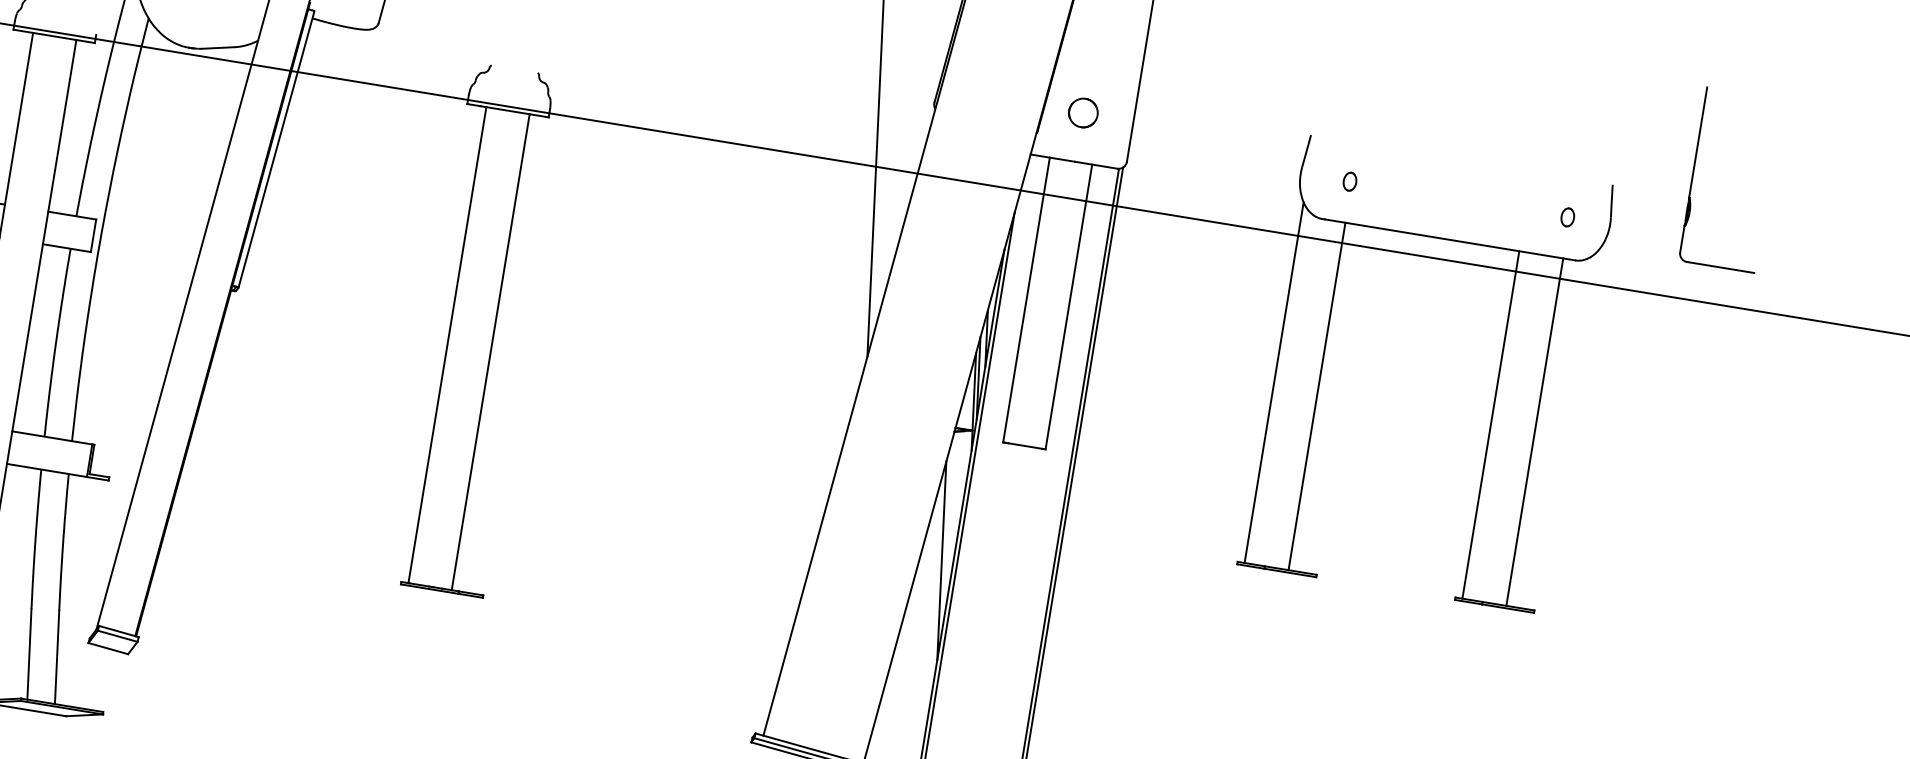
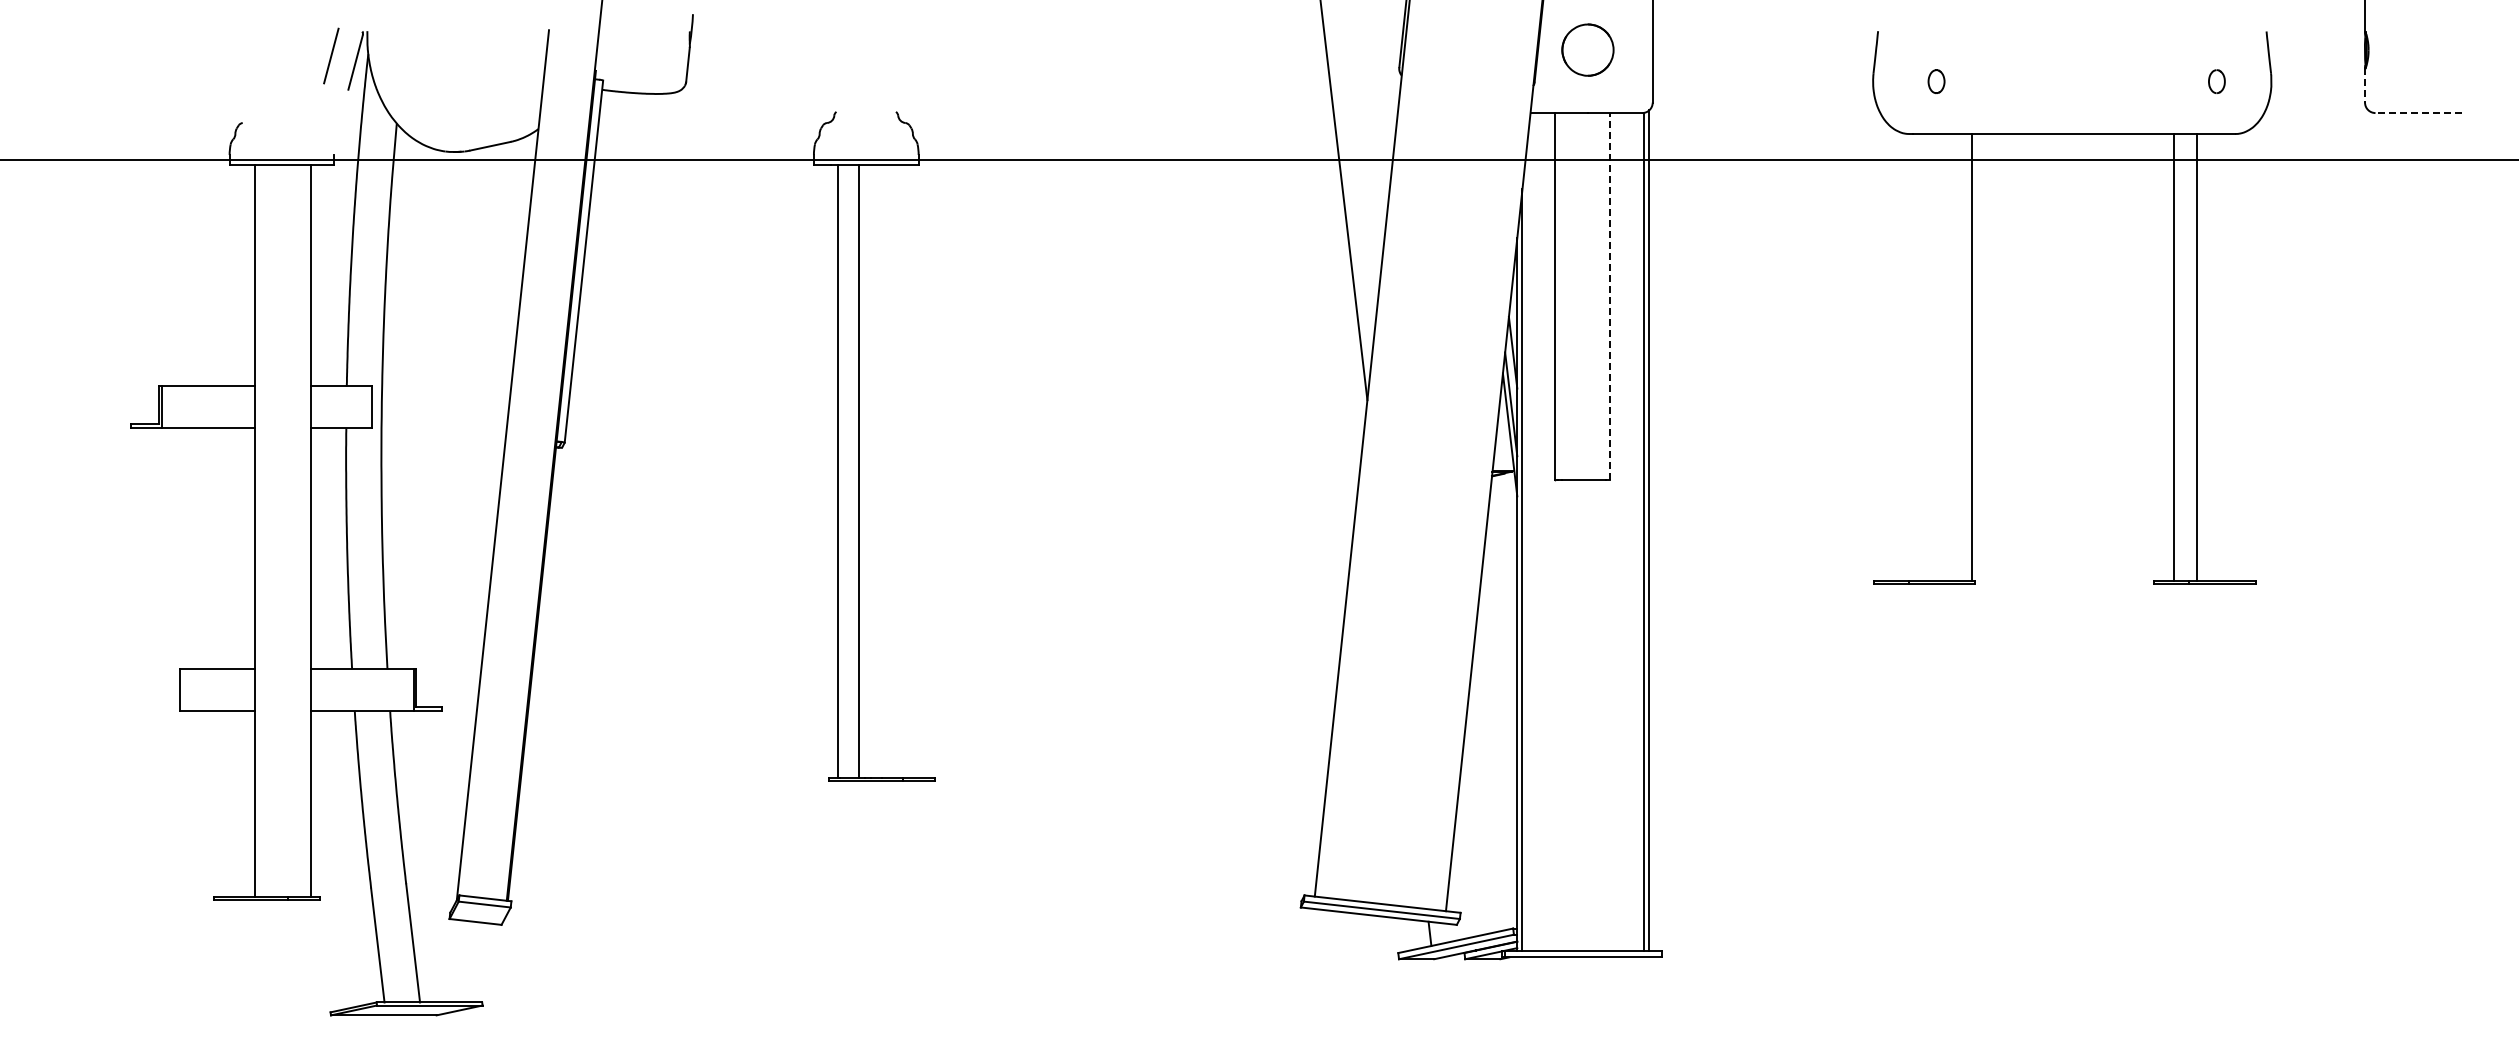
part: (1083, 113) -> (1588, 50), size x1.4
line: (1682, 239) -> (2365, 85), solid -> dashed
line: (1720, 267) -> (2418, 113), solid -> dashed
line: (1068, 306) -> (1609, 295), solid -> dashed
line: (491, 352) -> (859, 471), moved
line: (1273, 382) -> (1882, 349), removed
line: (1317, 396) -> (1972, 357), moved
line: (1491, 424) -> (2197, 357), moved
line: (1534, 432) -> (2173, 357), moved
line: (941, 560) -> (1502, 640), removed

